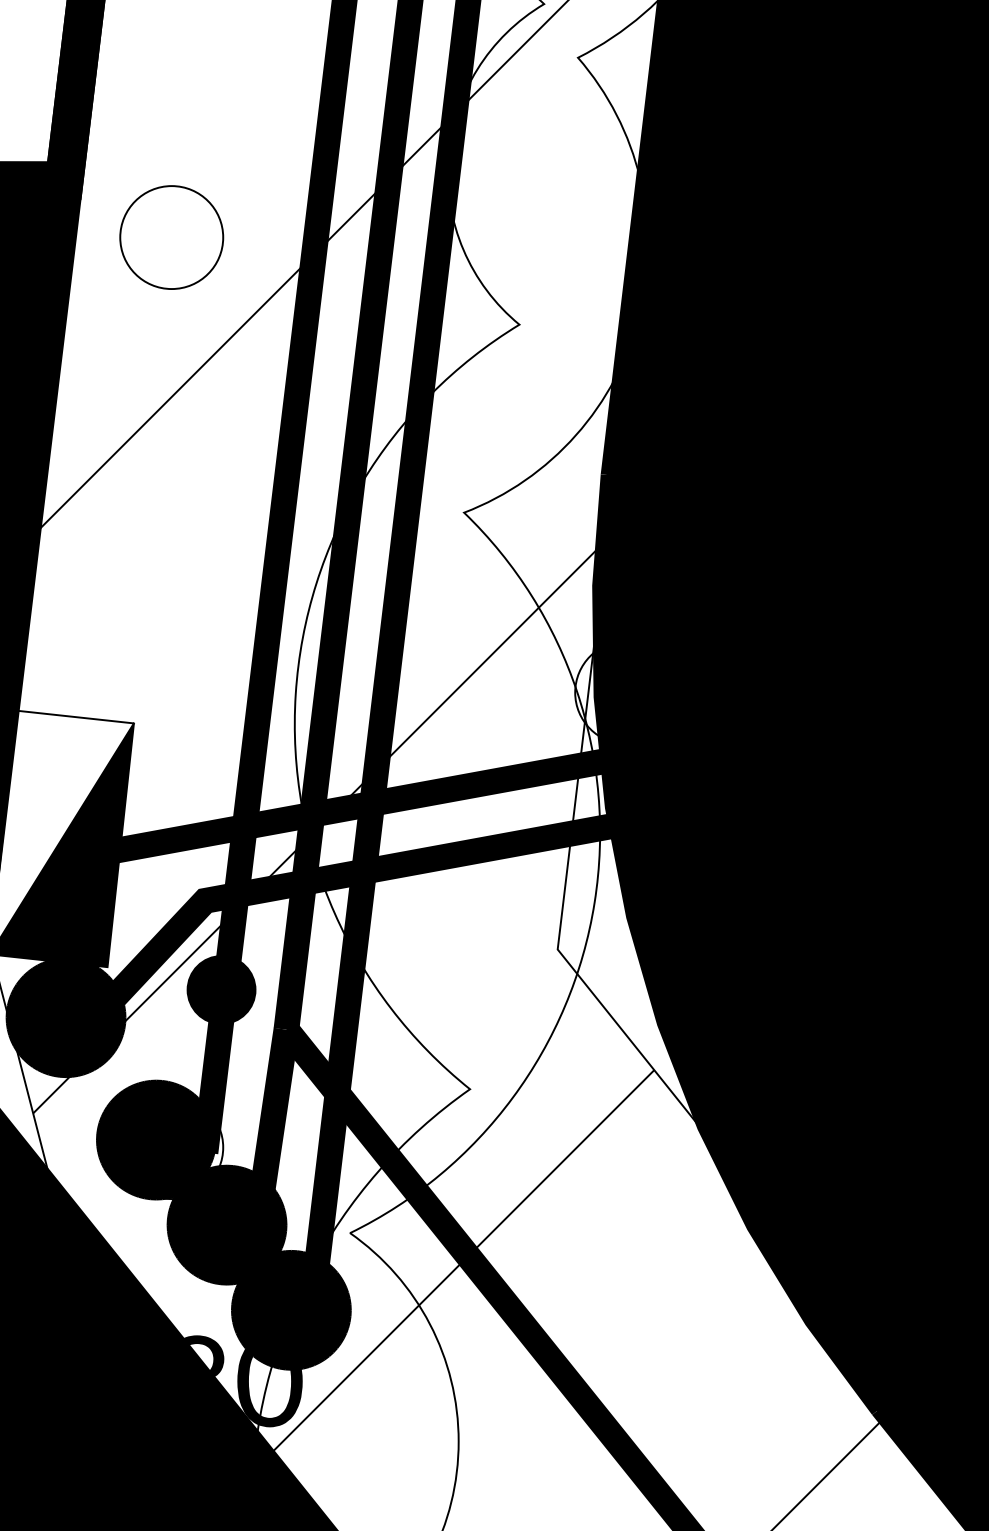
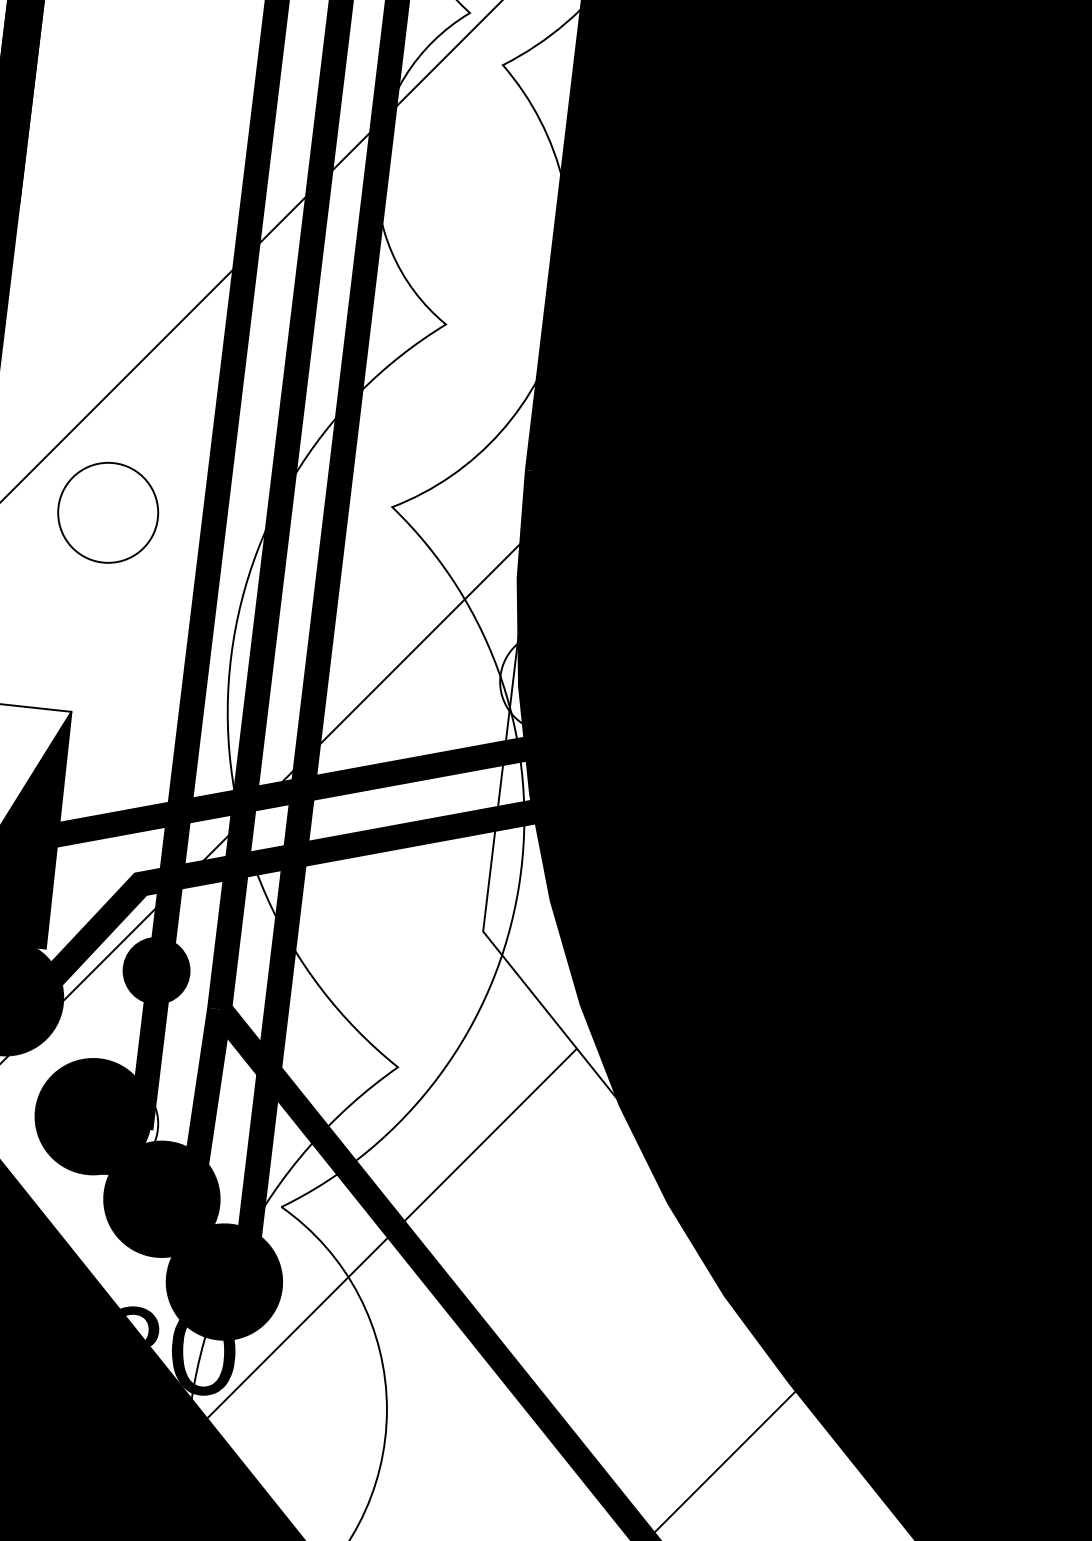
part: (172, 237) -> (108, 512), moved

